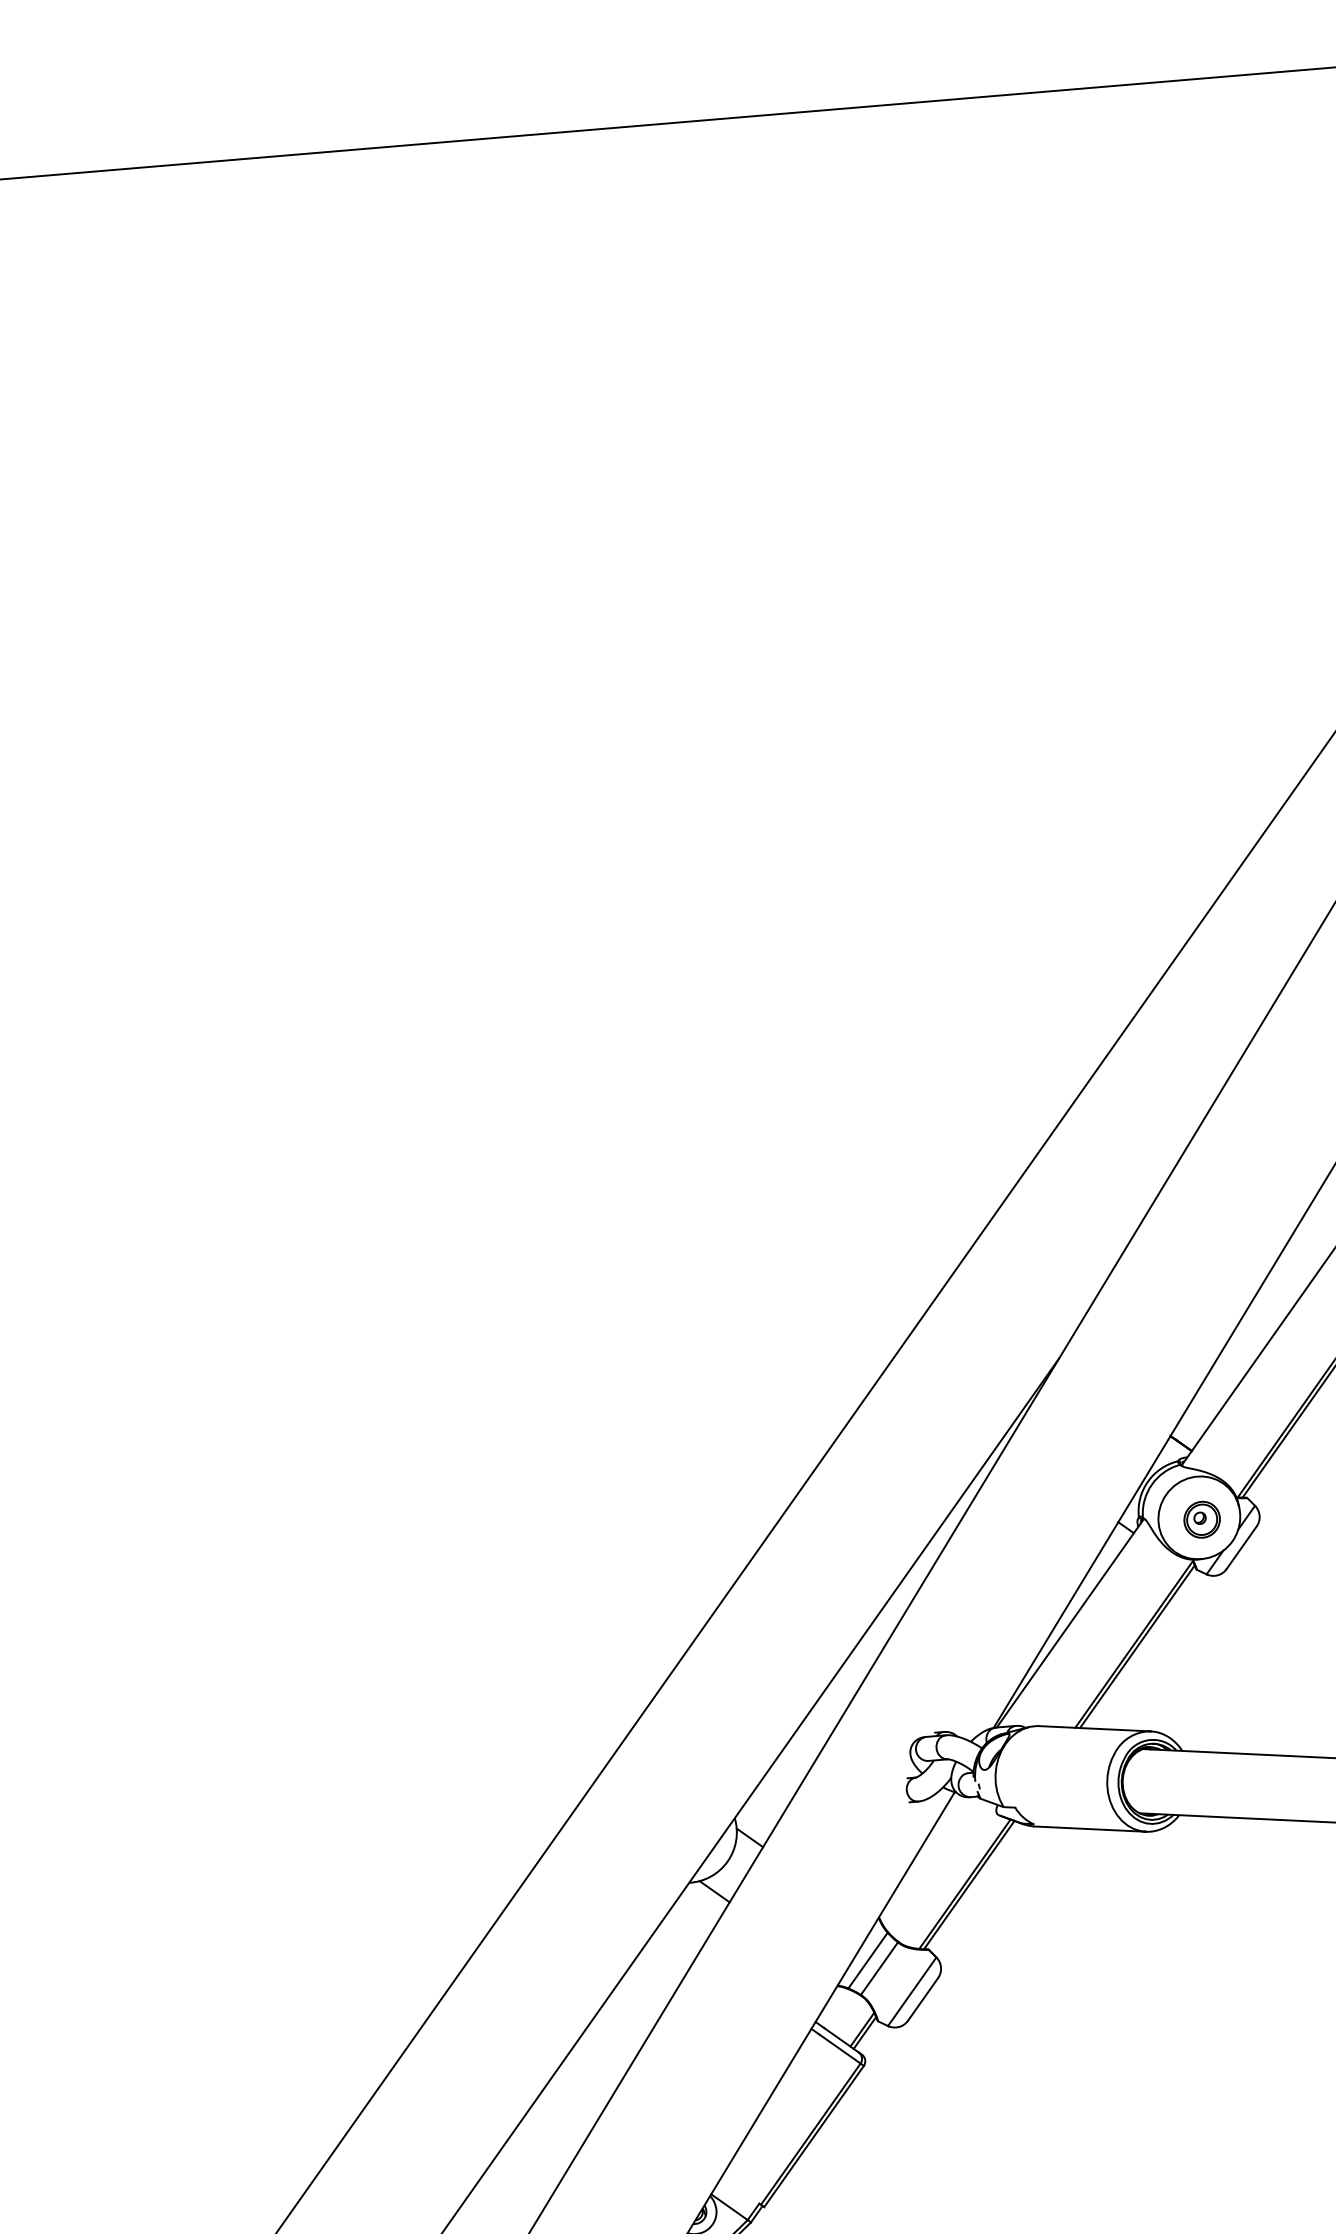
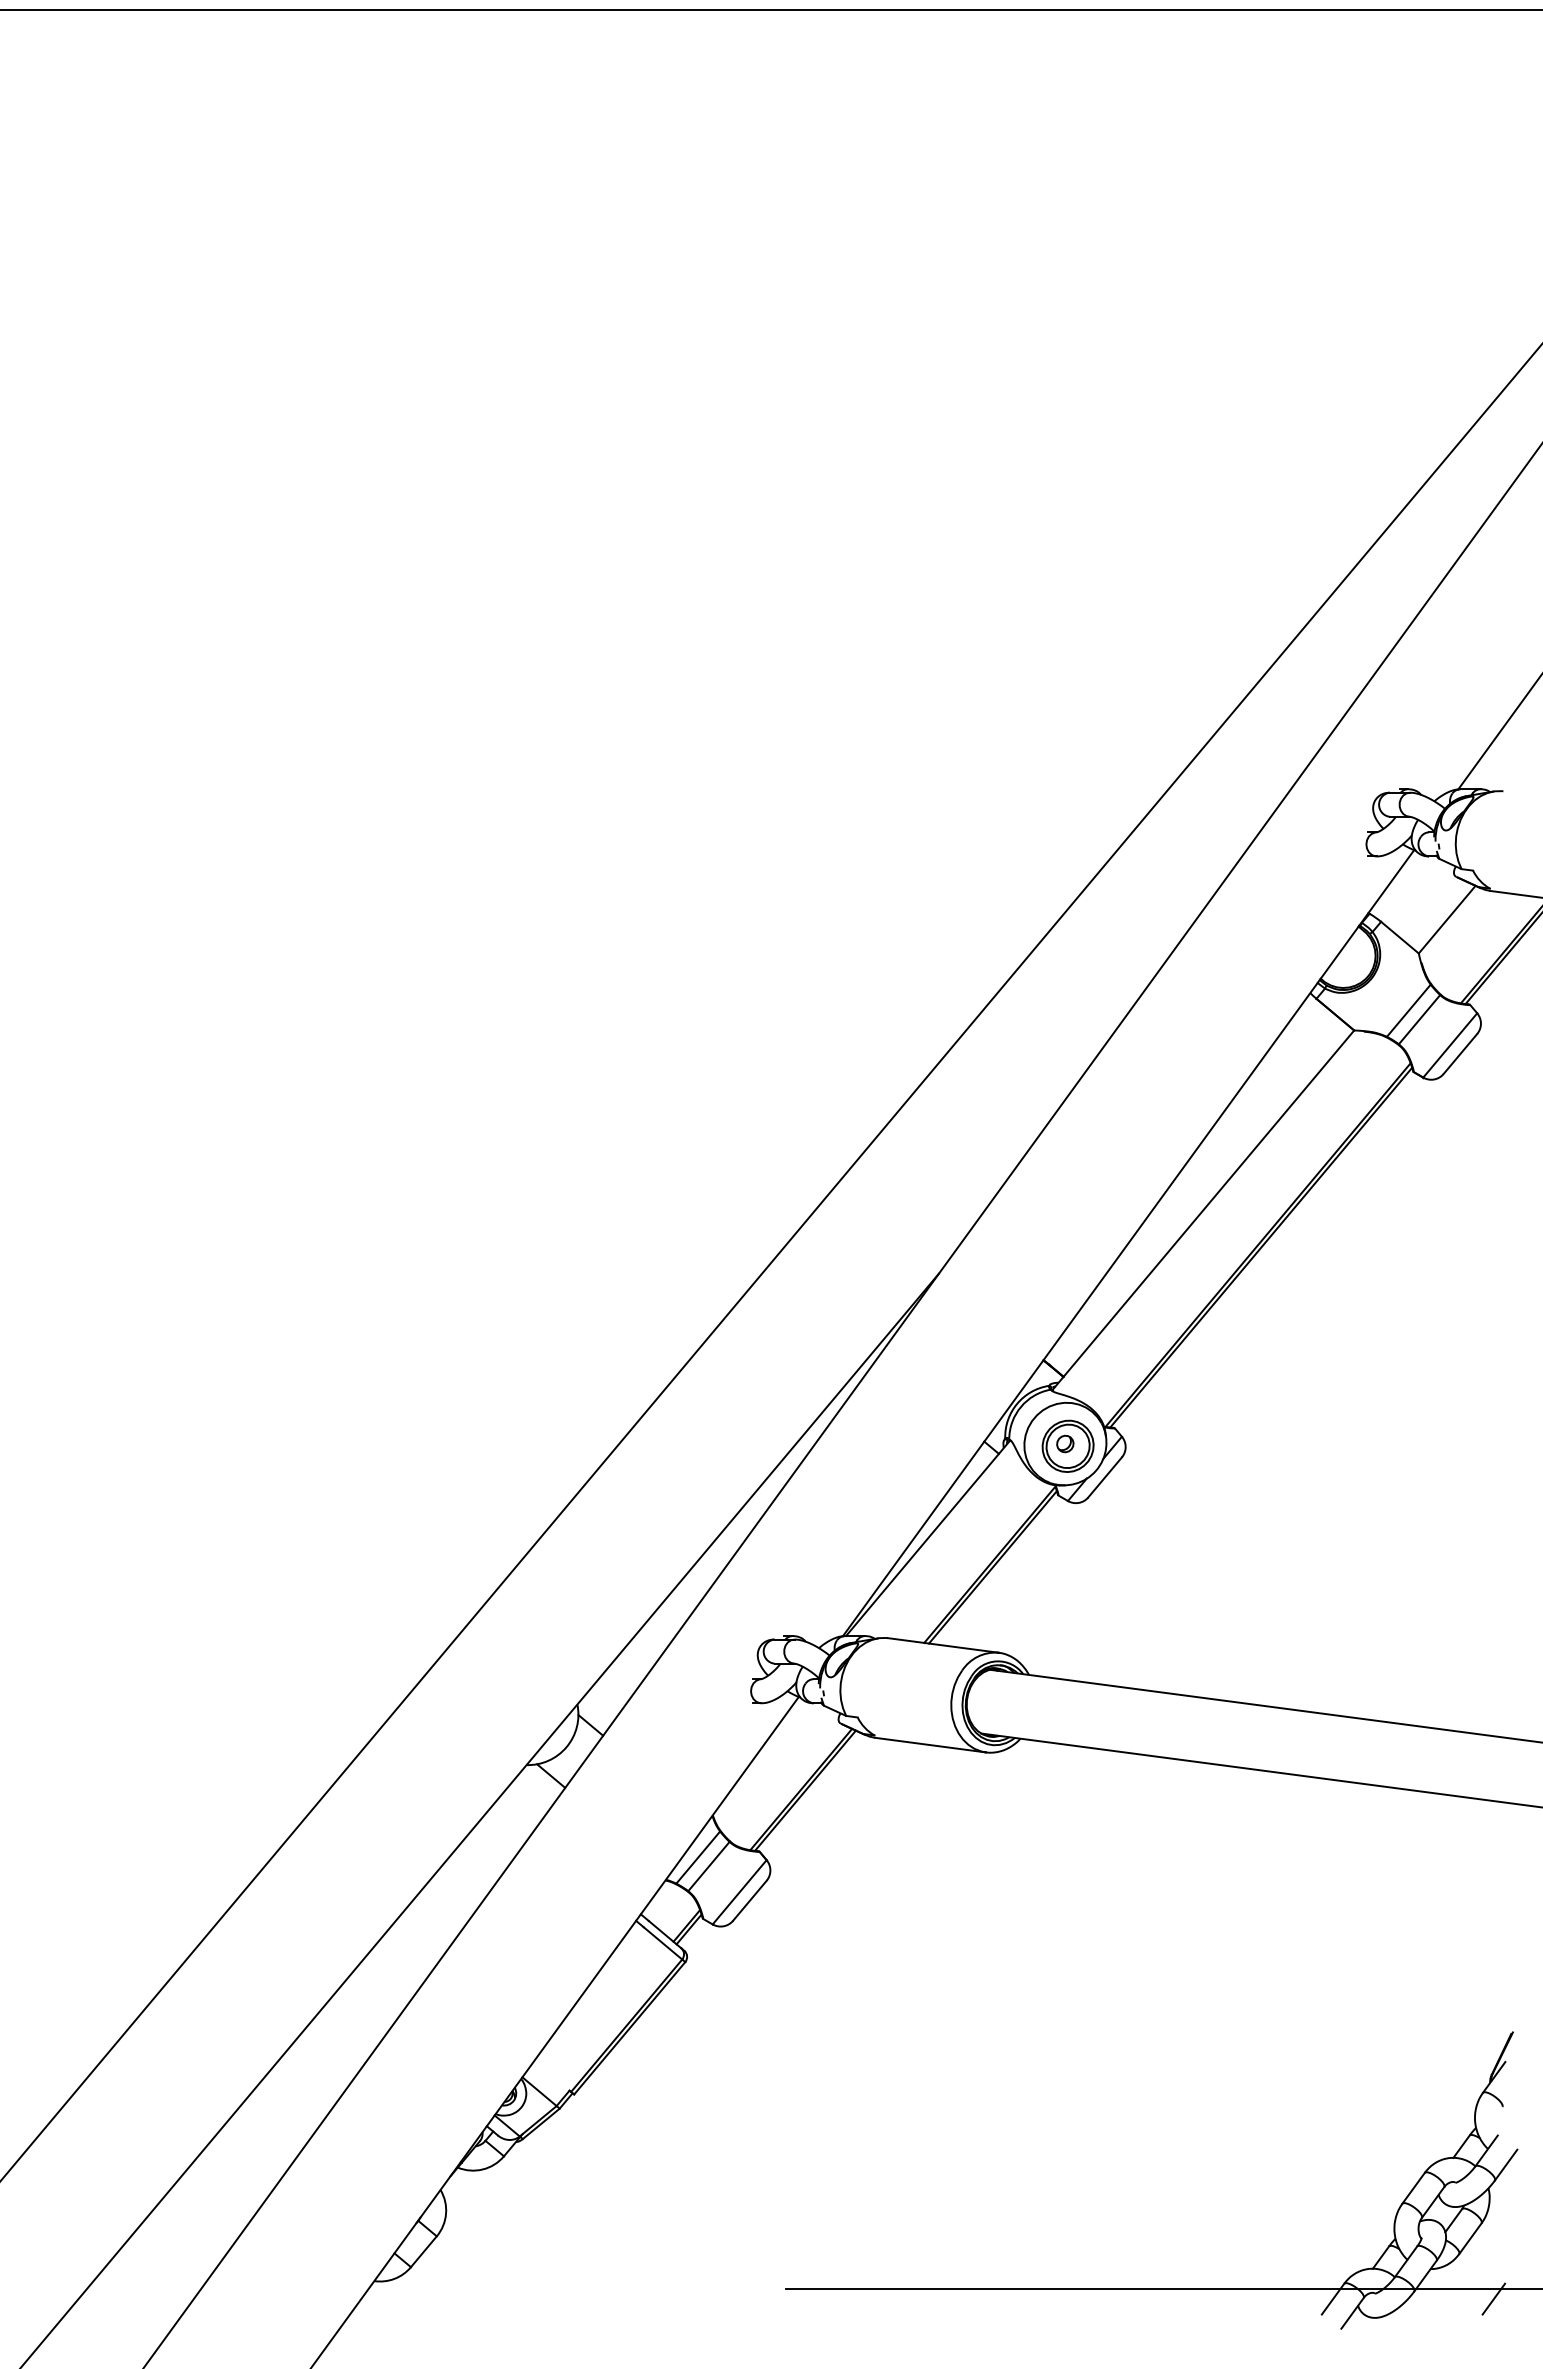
part: (1201, 1519) -> (1067, 1445), size x1.43

